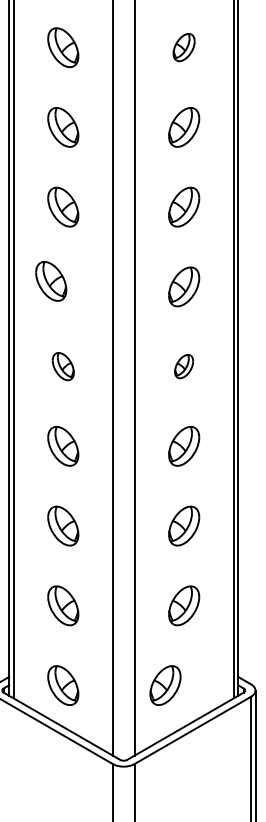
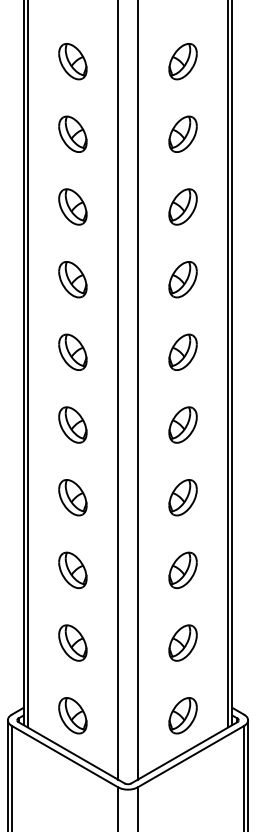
part: (183, 46) -> (182, 133), size x1.43
part: (50, 280) -> (72, 351), moved
part: (62, 366) -> (72, 424), size x1.43
part: (183, 366) -> (182, 424), size x1.67
part: (164, 685) -> (182, 715), moved

